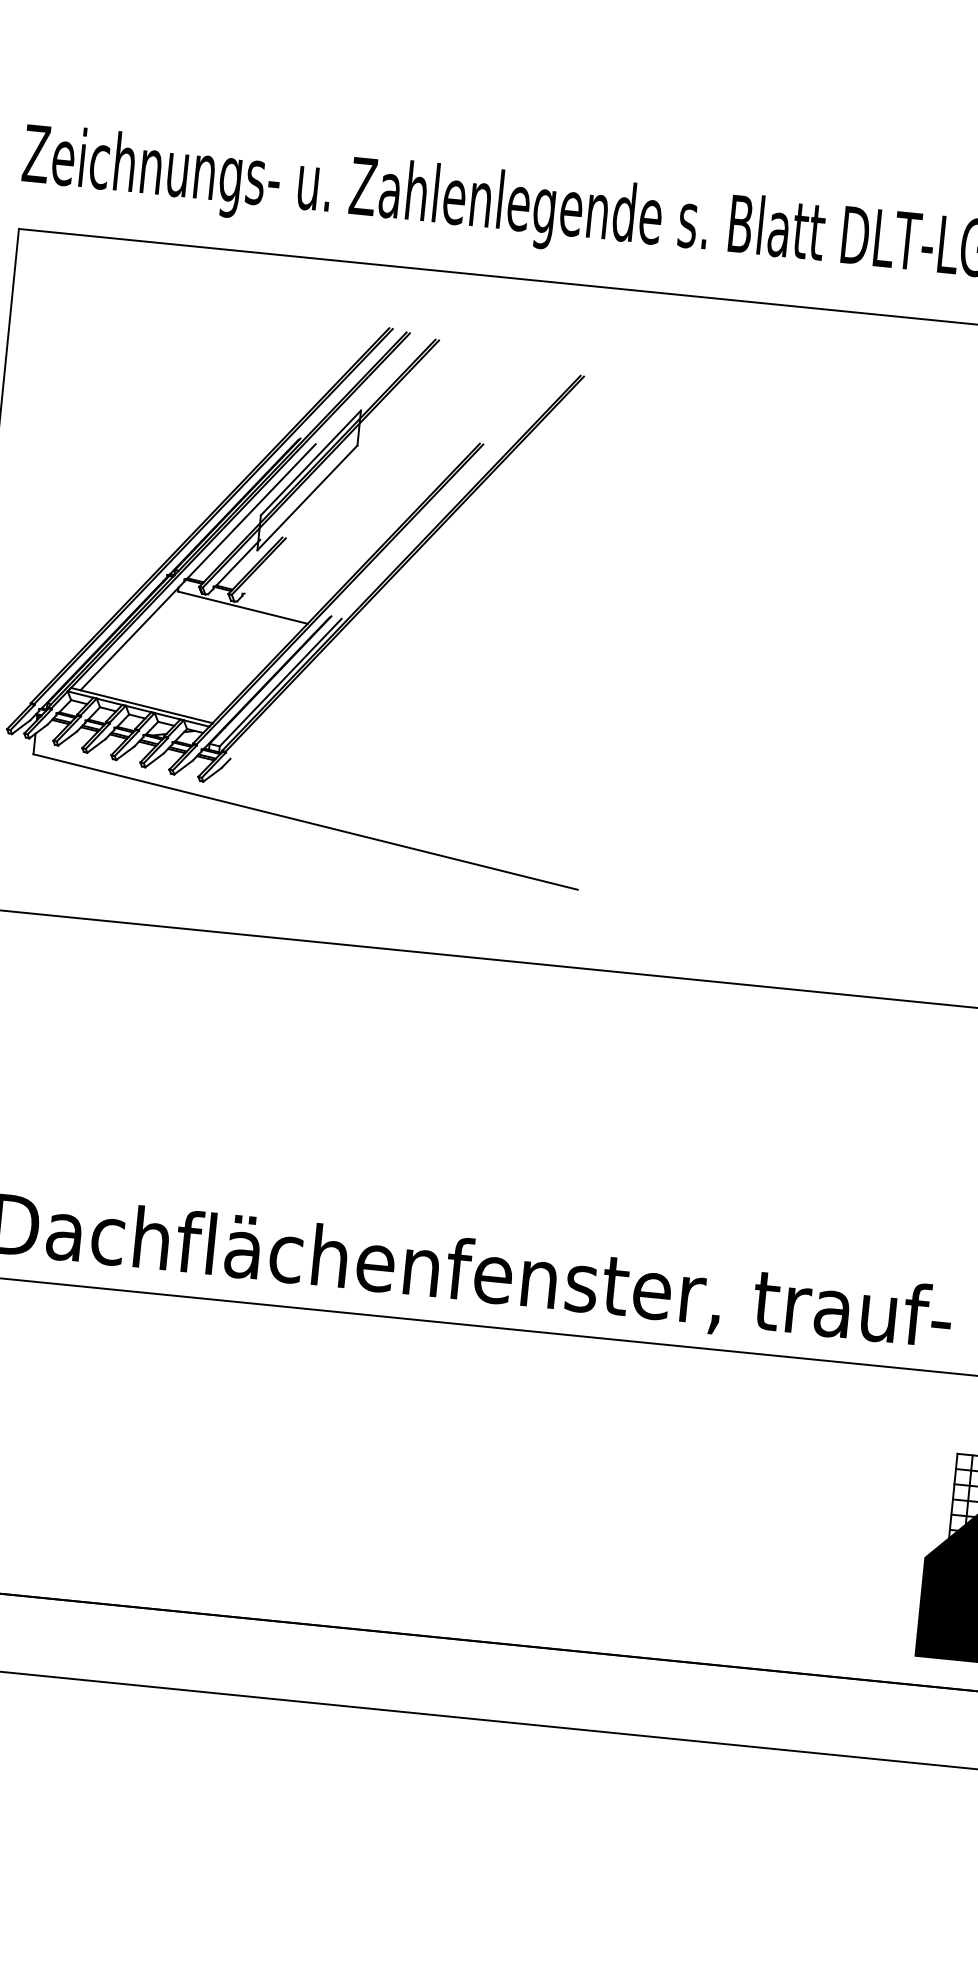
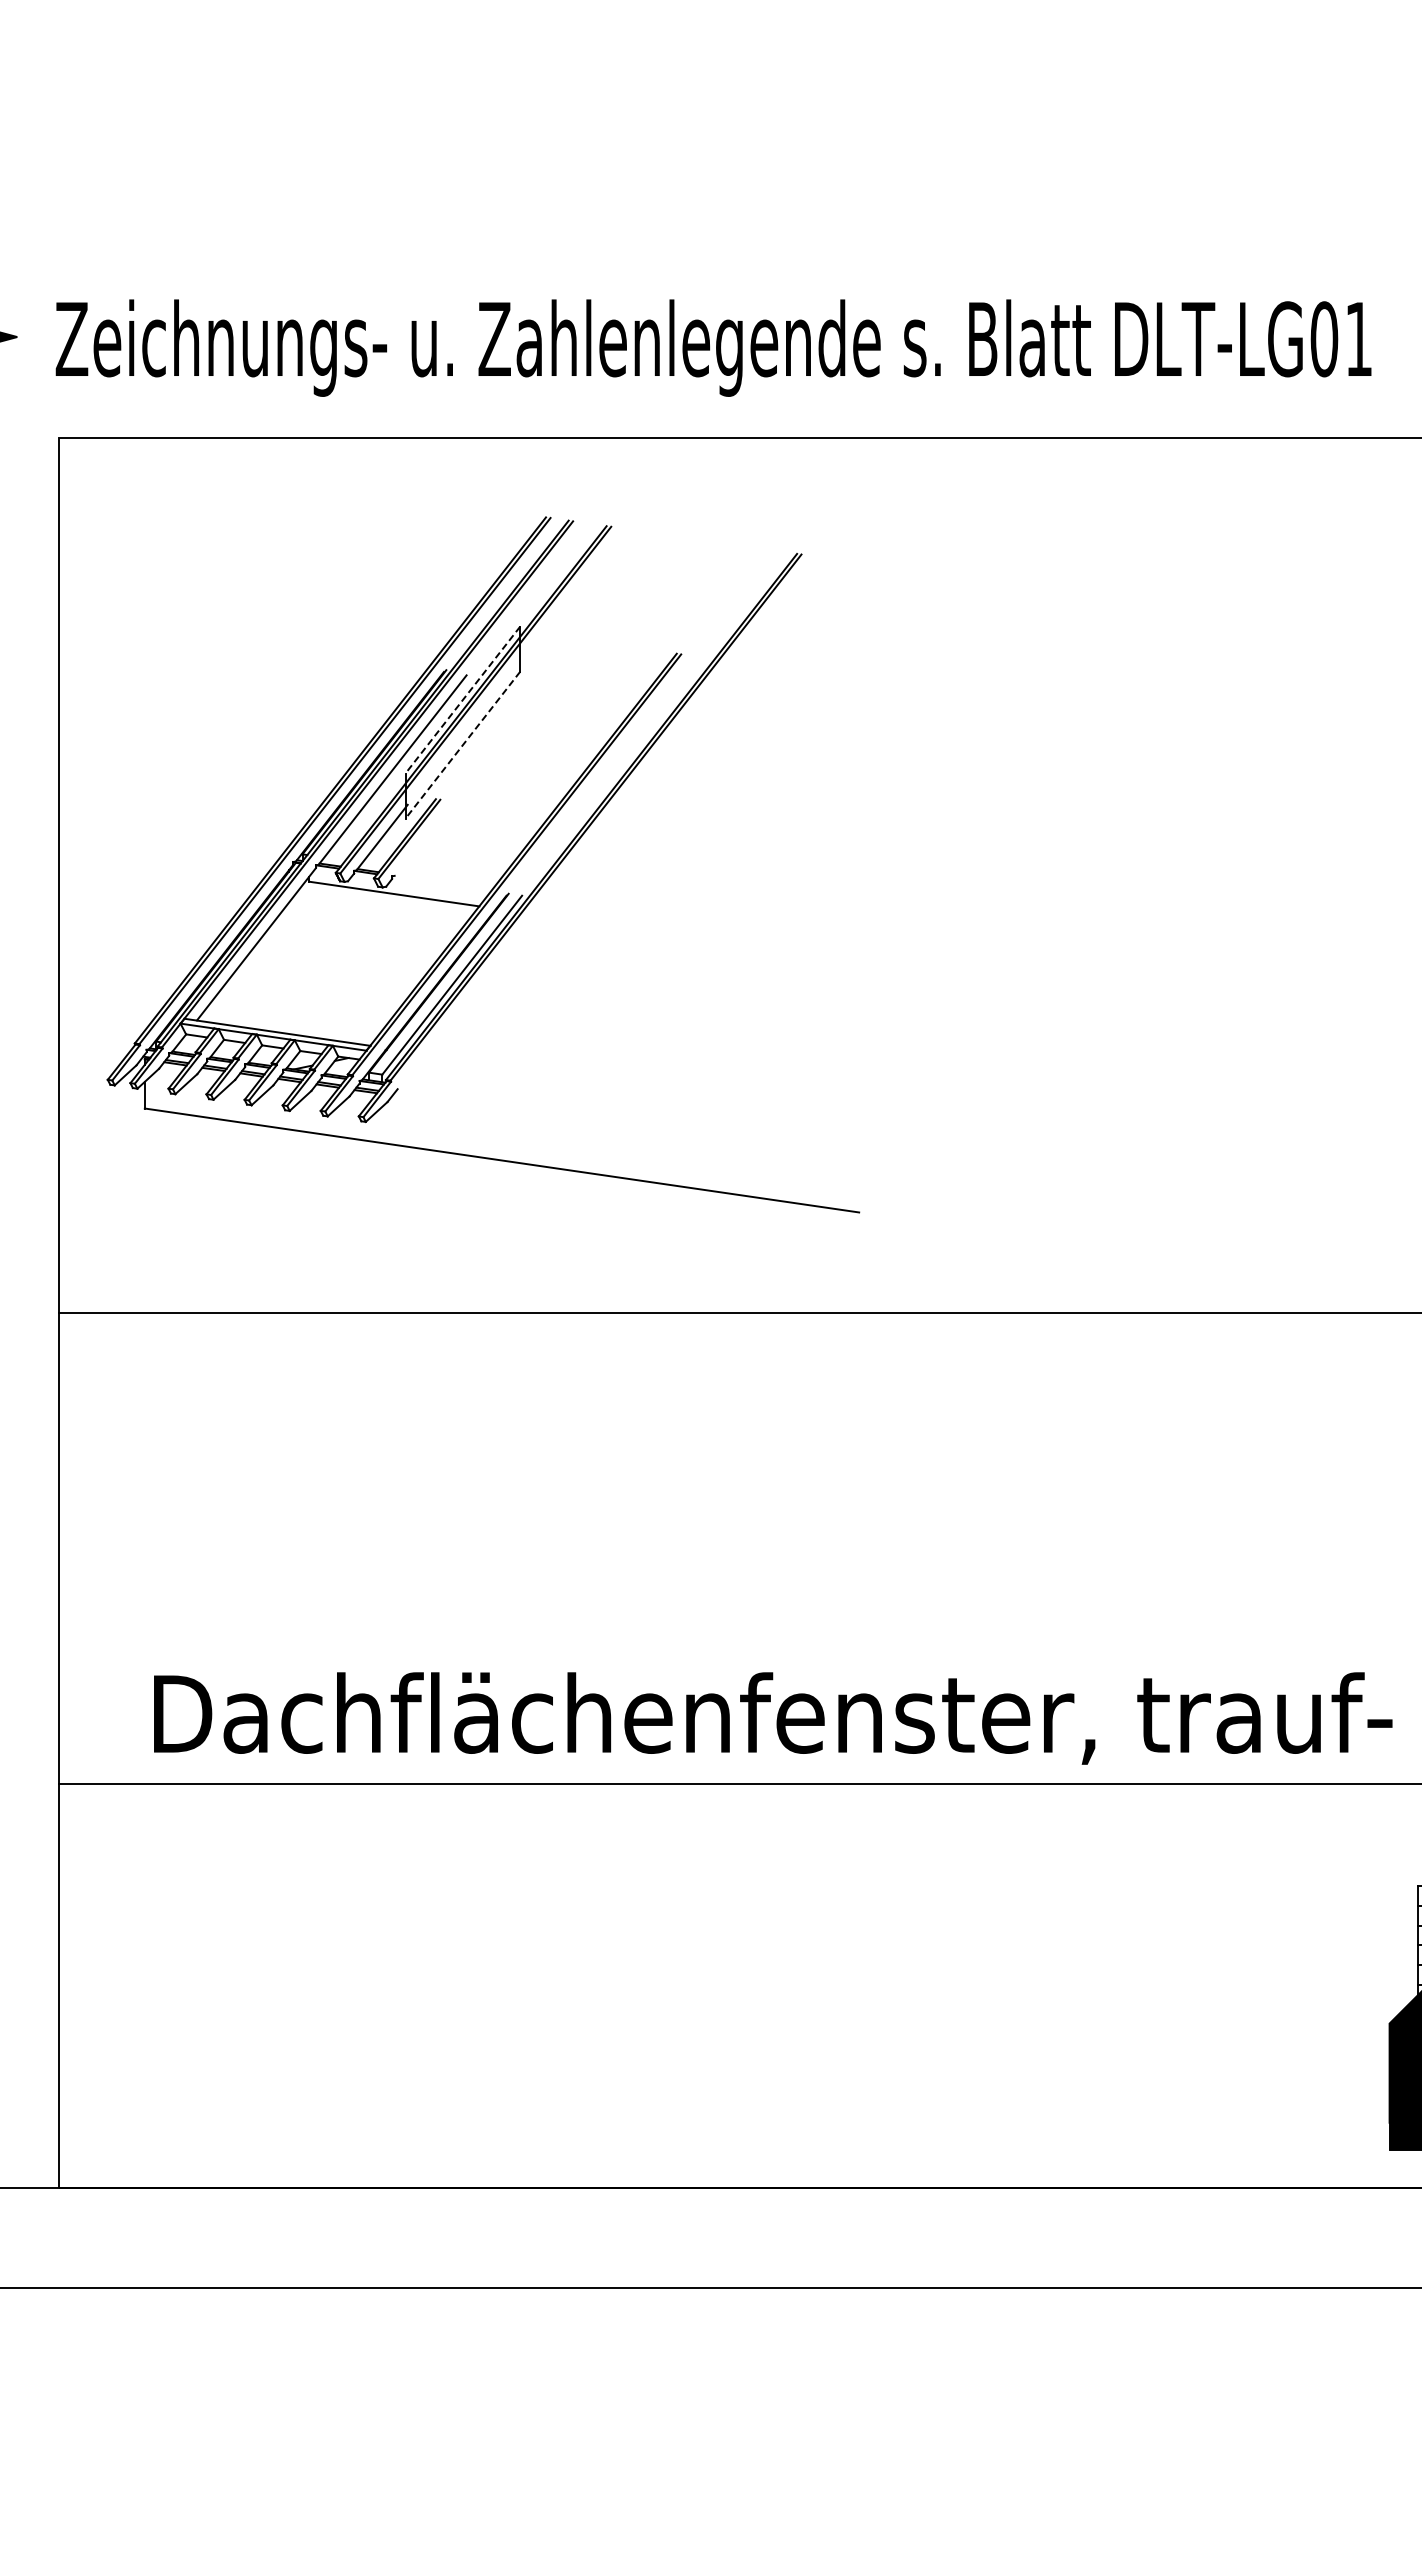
line: (310, 463) -> (462, 700), solid -> dashed
line: (307, 498) -> (462, 745), solid -> dashed

